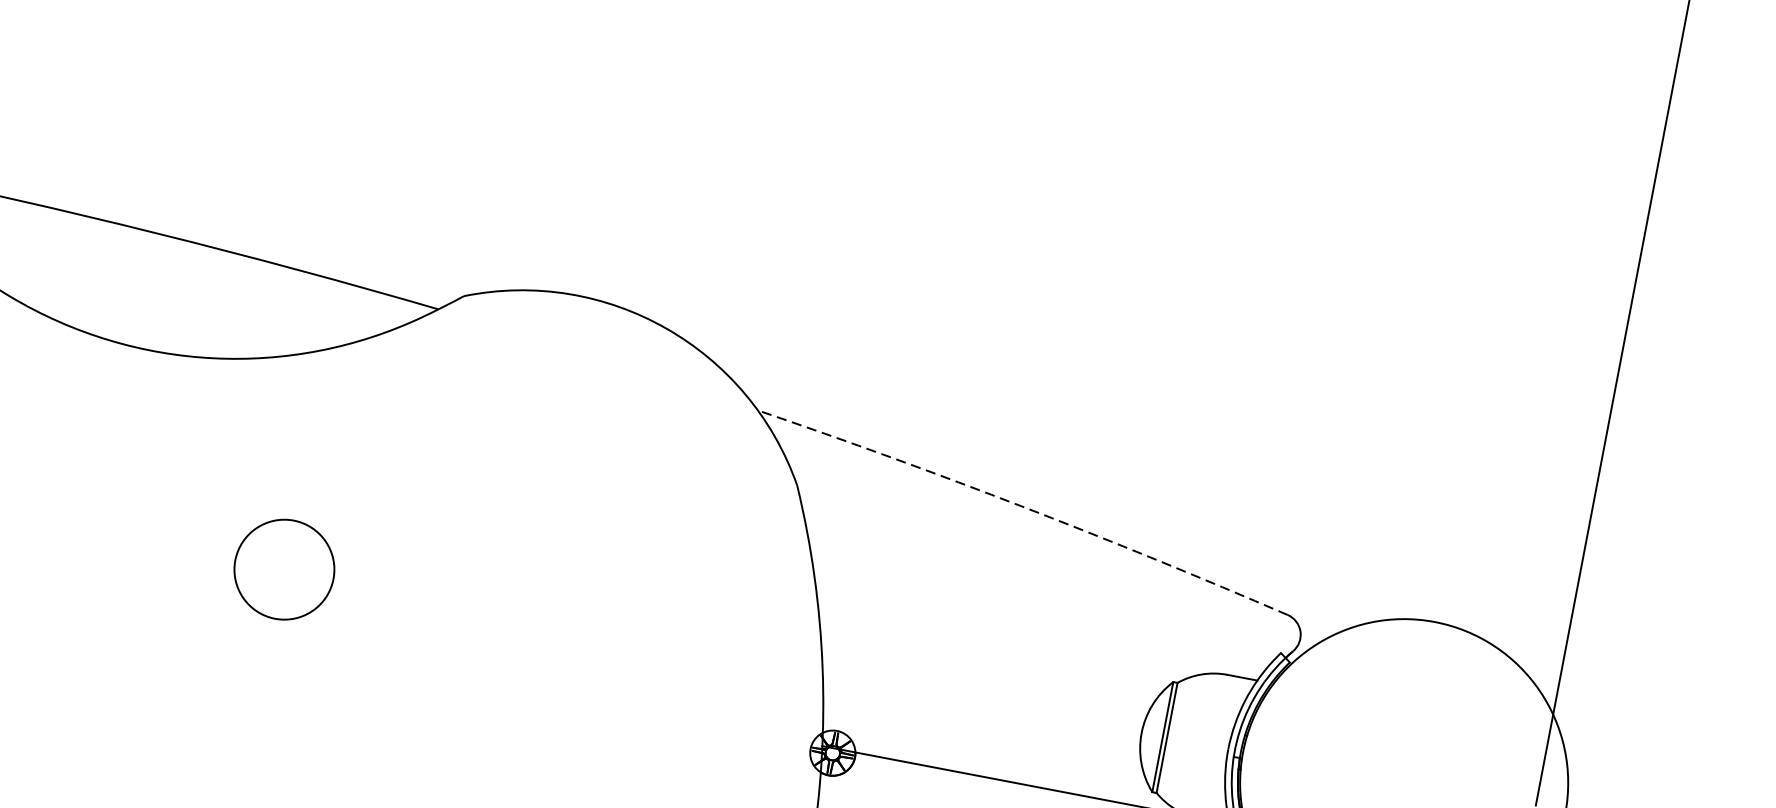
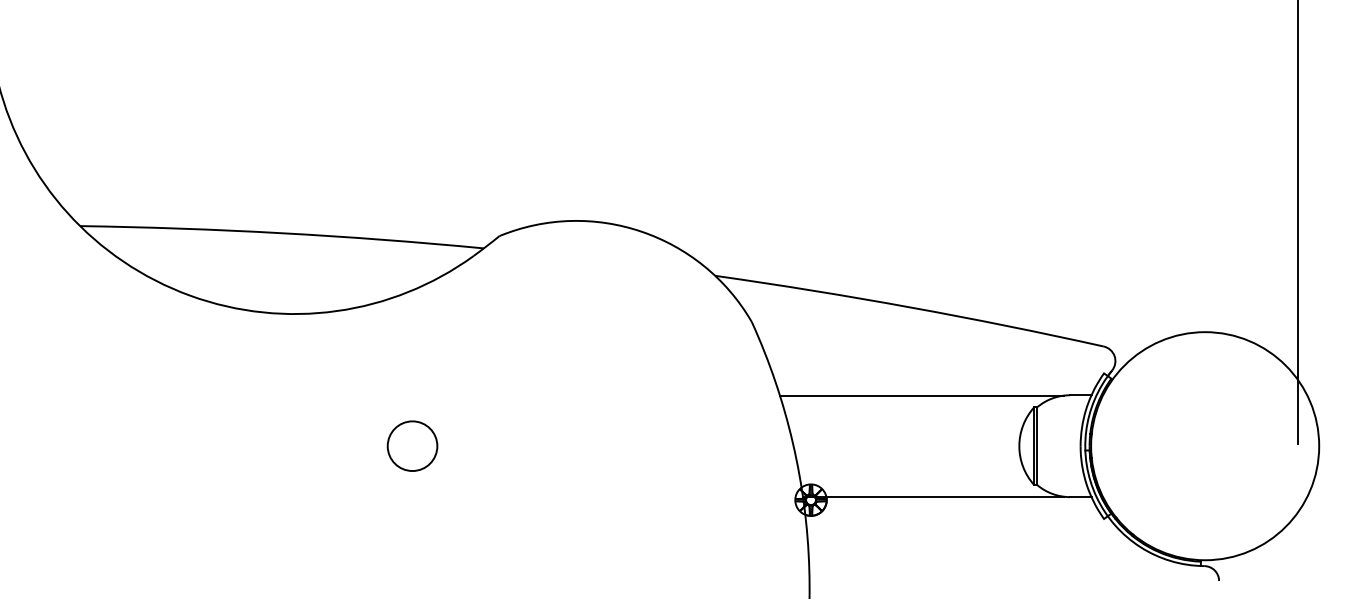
arc: (1025, 507) -> (910, 307), dashed -> solid
circle: (284, 568) -> (412, 445), size x0.71
line: (1017, 635) -> (921, 395), added

